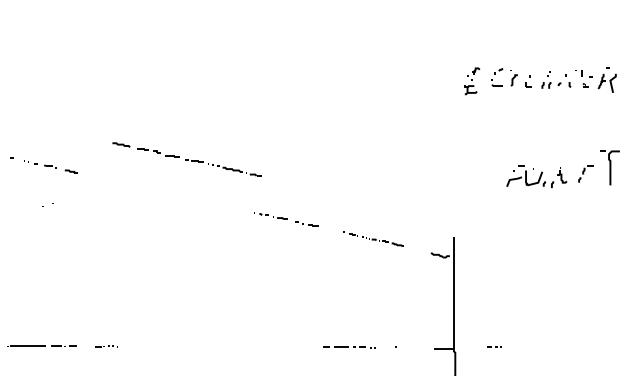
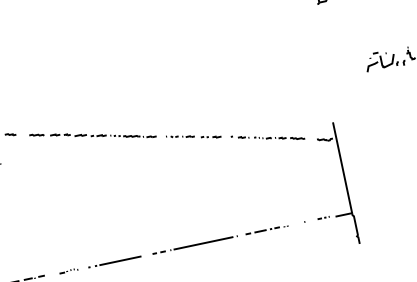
part: (186, 159) -> (92, 135), moved
part: (373, 238) -> (267, 137), size x1.43
line: (162, 346) -> (114, 261), added
line: (261, 346) -> (195, 244), added
line: (495, 346) -> (324, 217), moved

